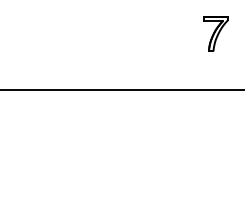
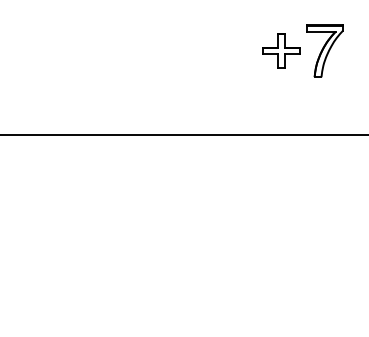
part: (186, 33) -> (280, 50), added

